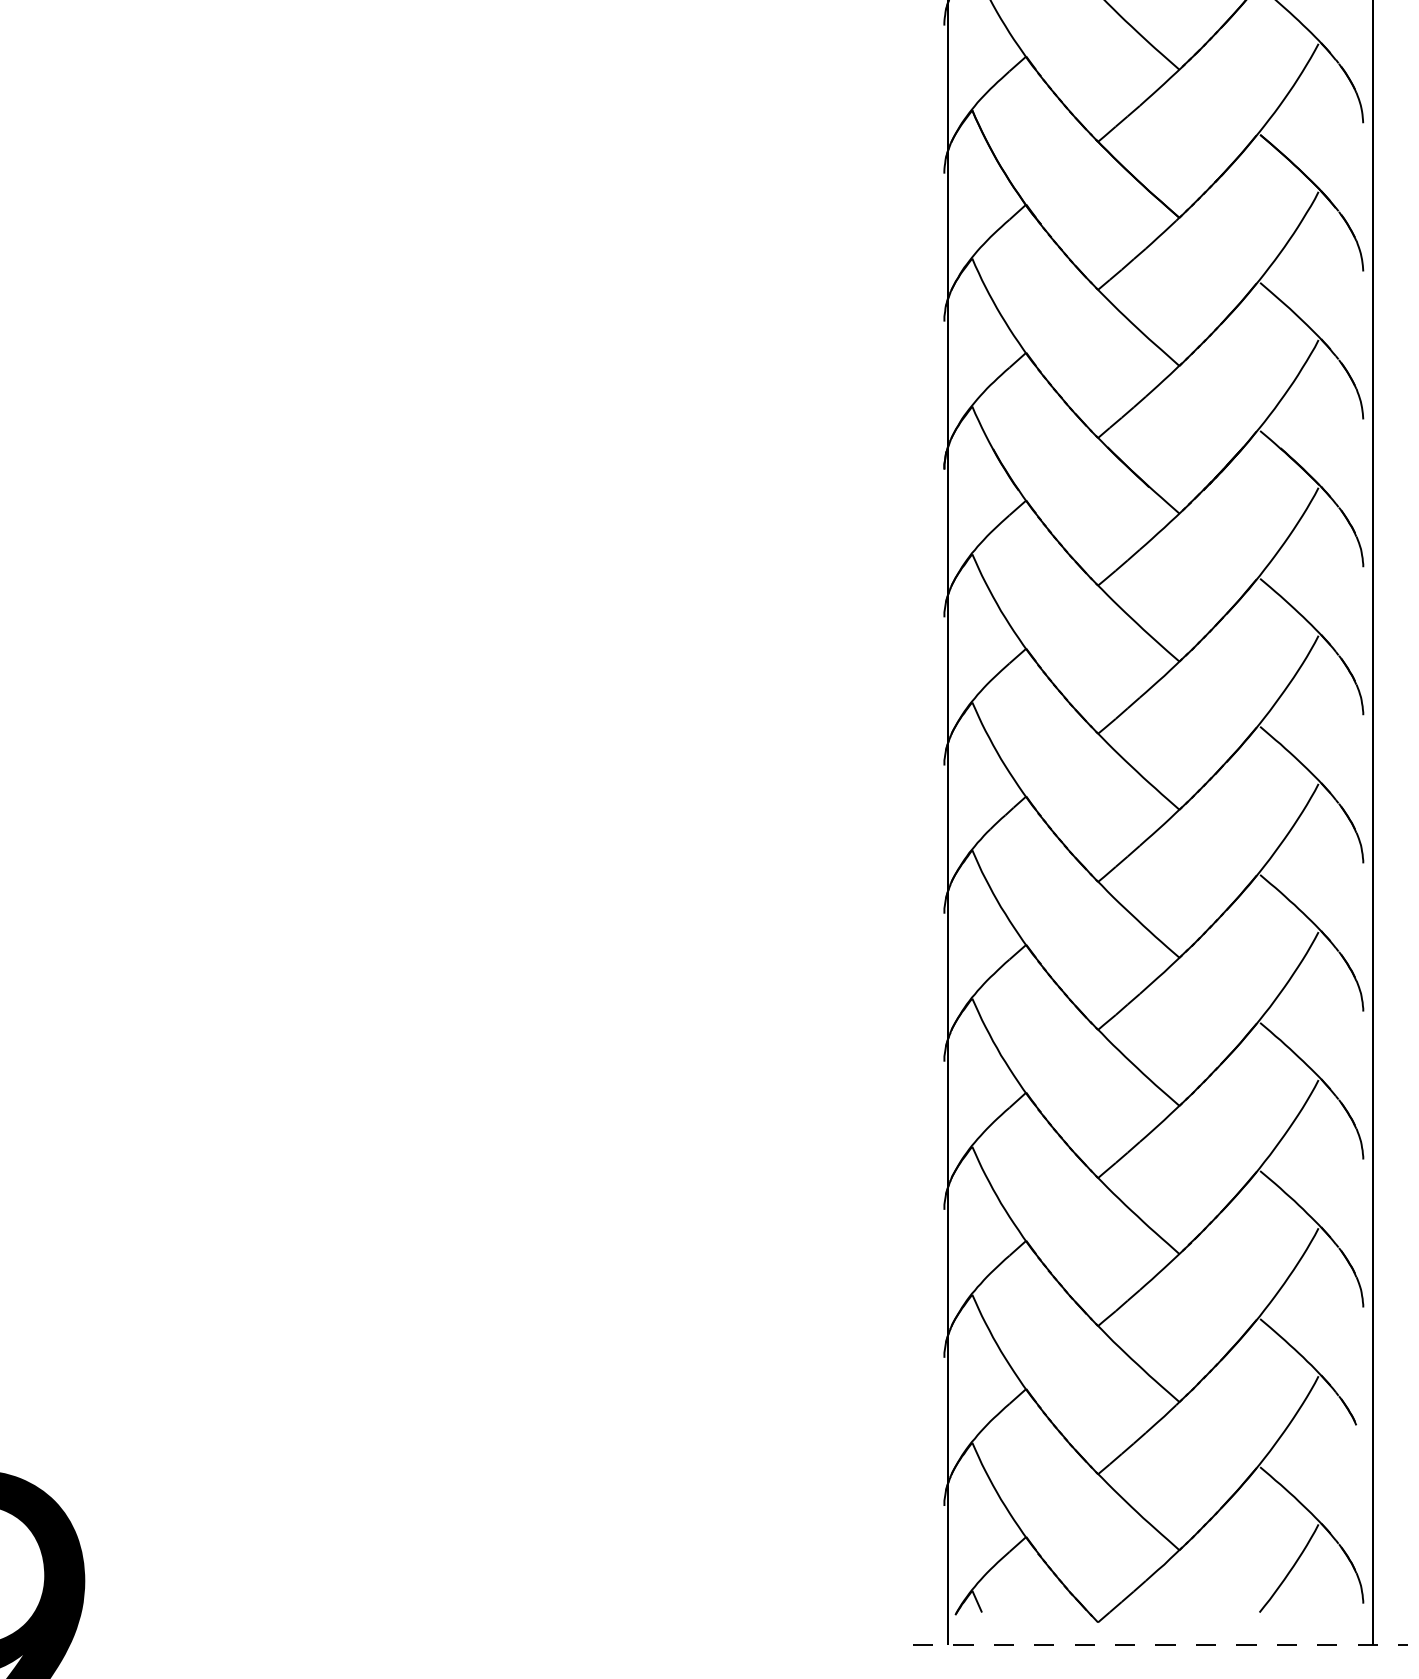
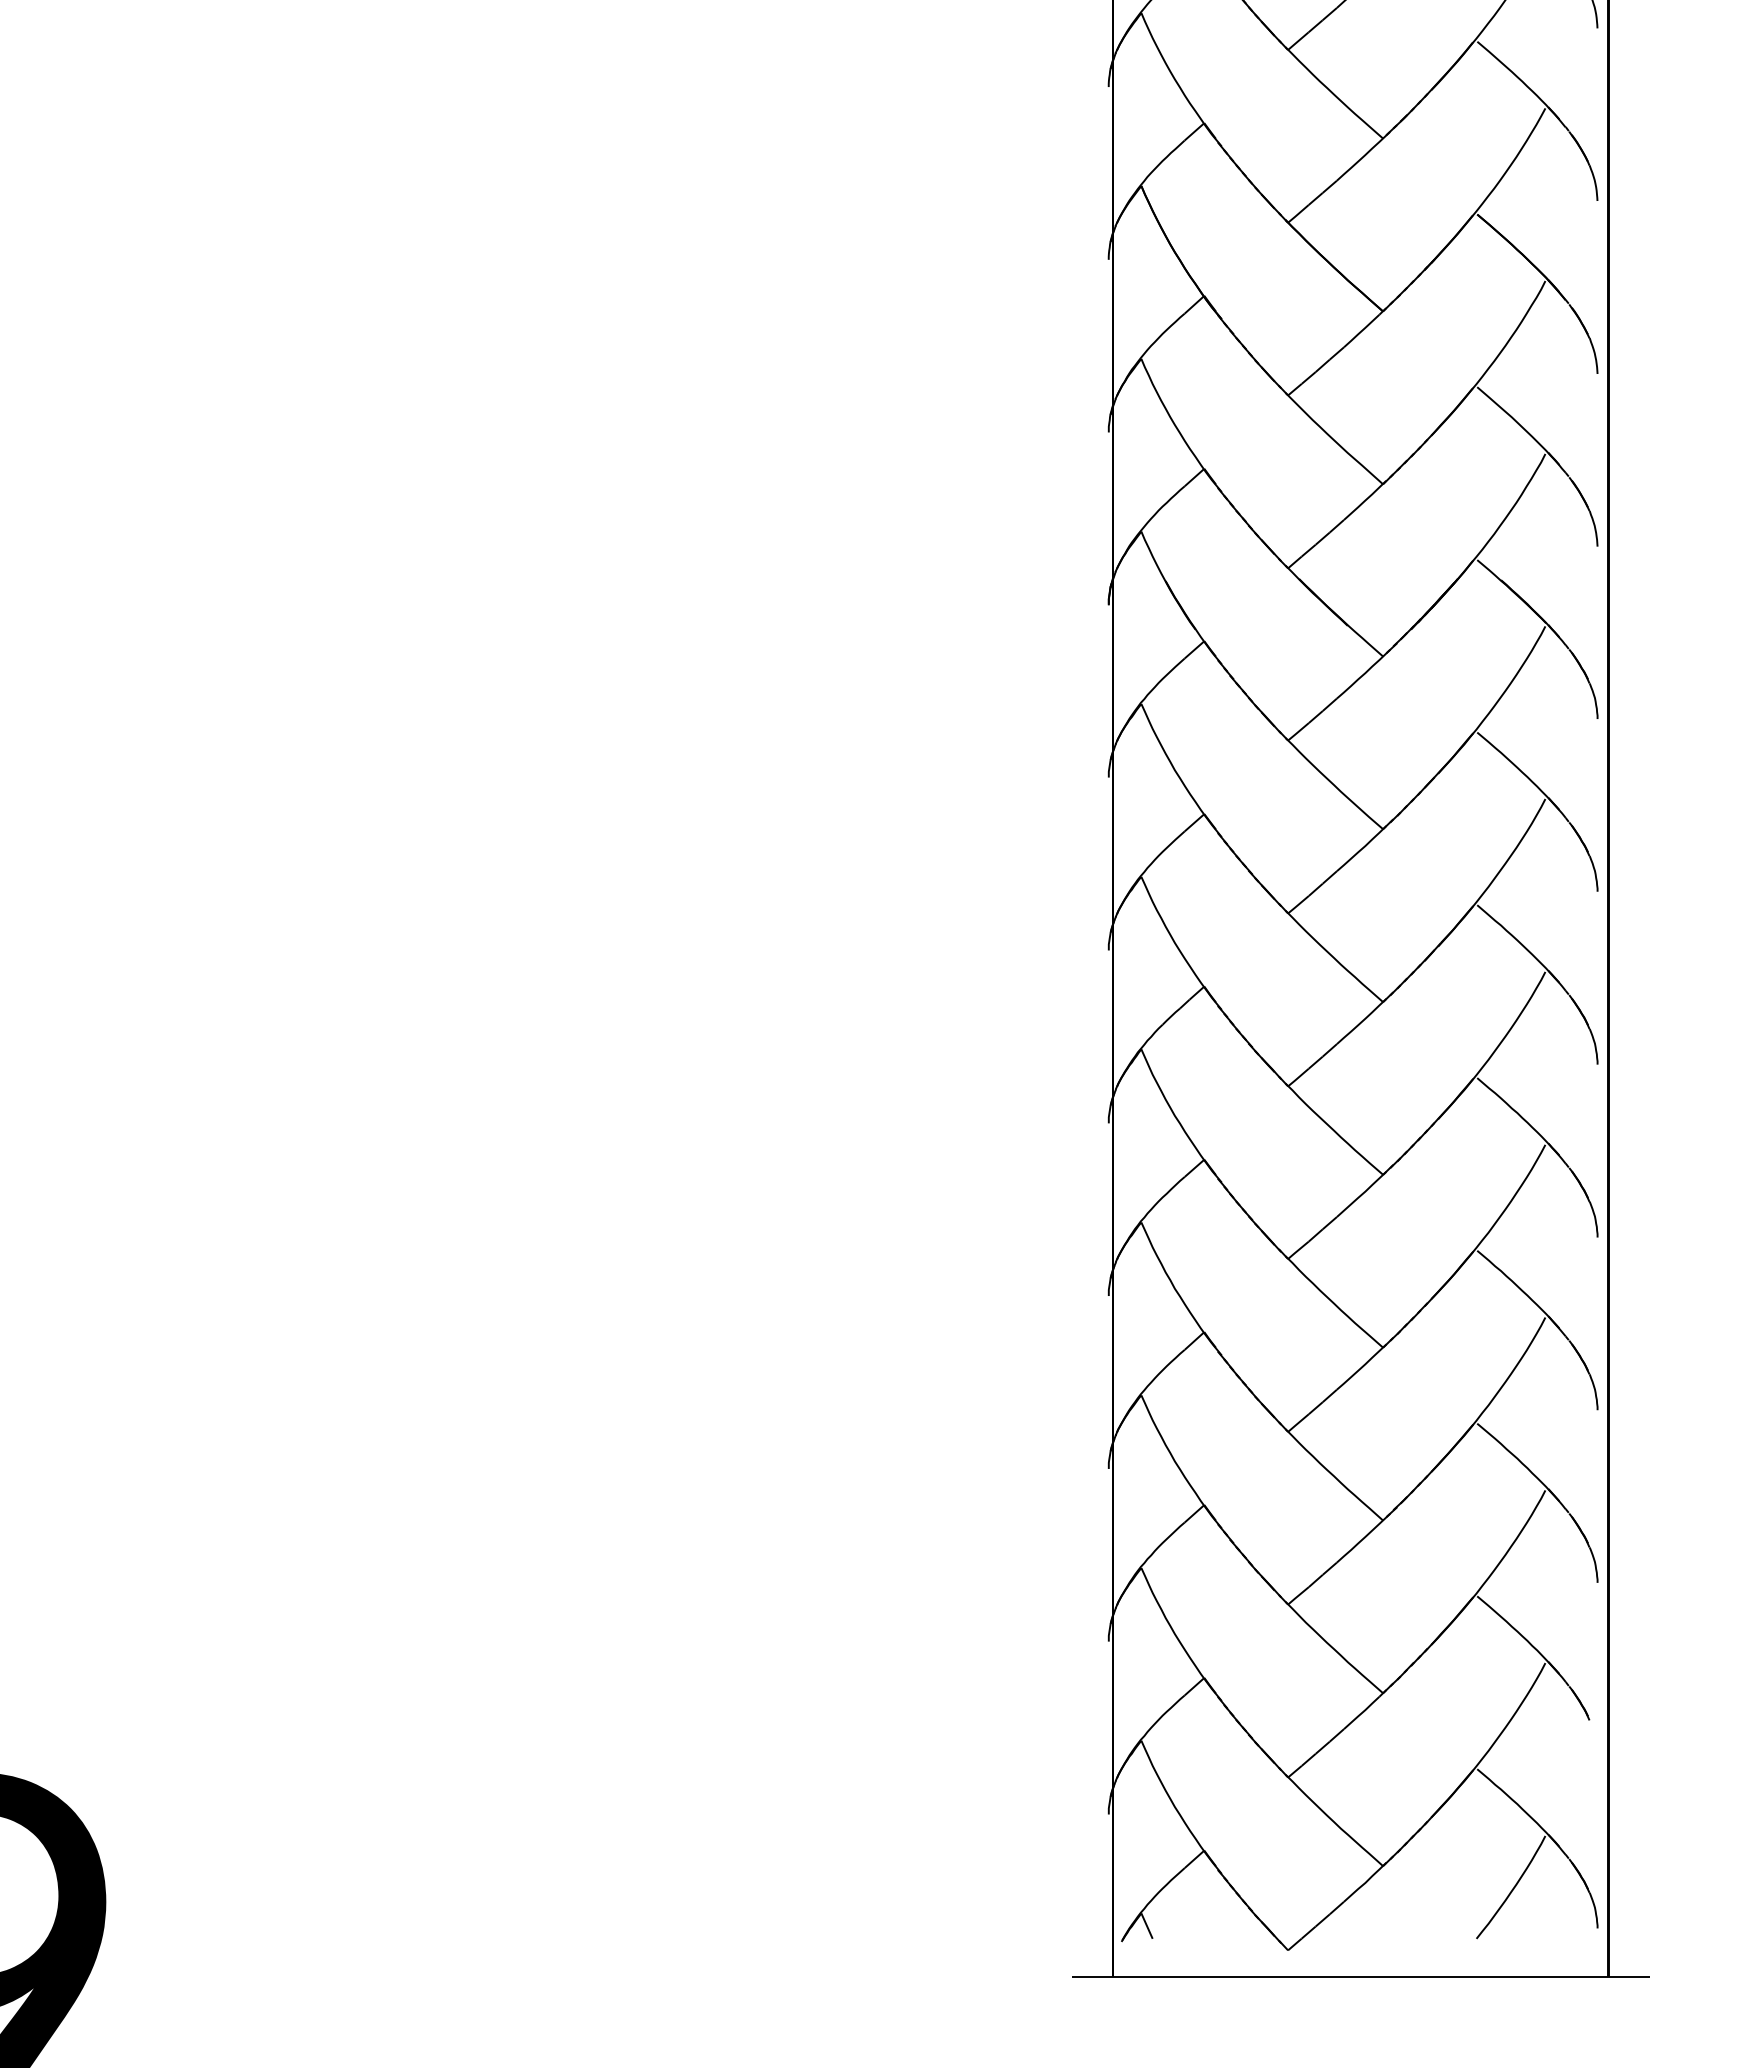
line: (1160, 1644) -> (1360, 1976), dashed -> solid

